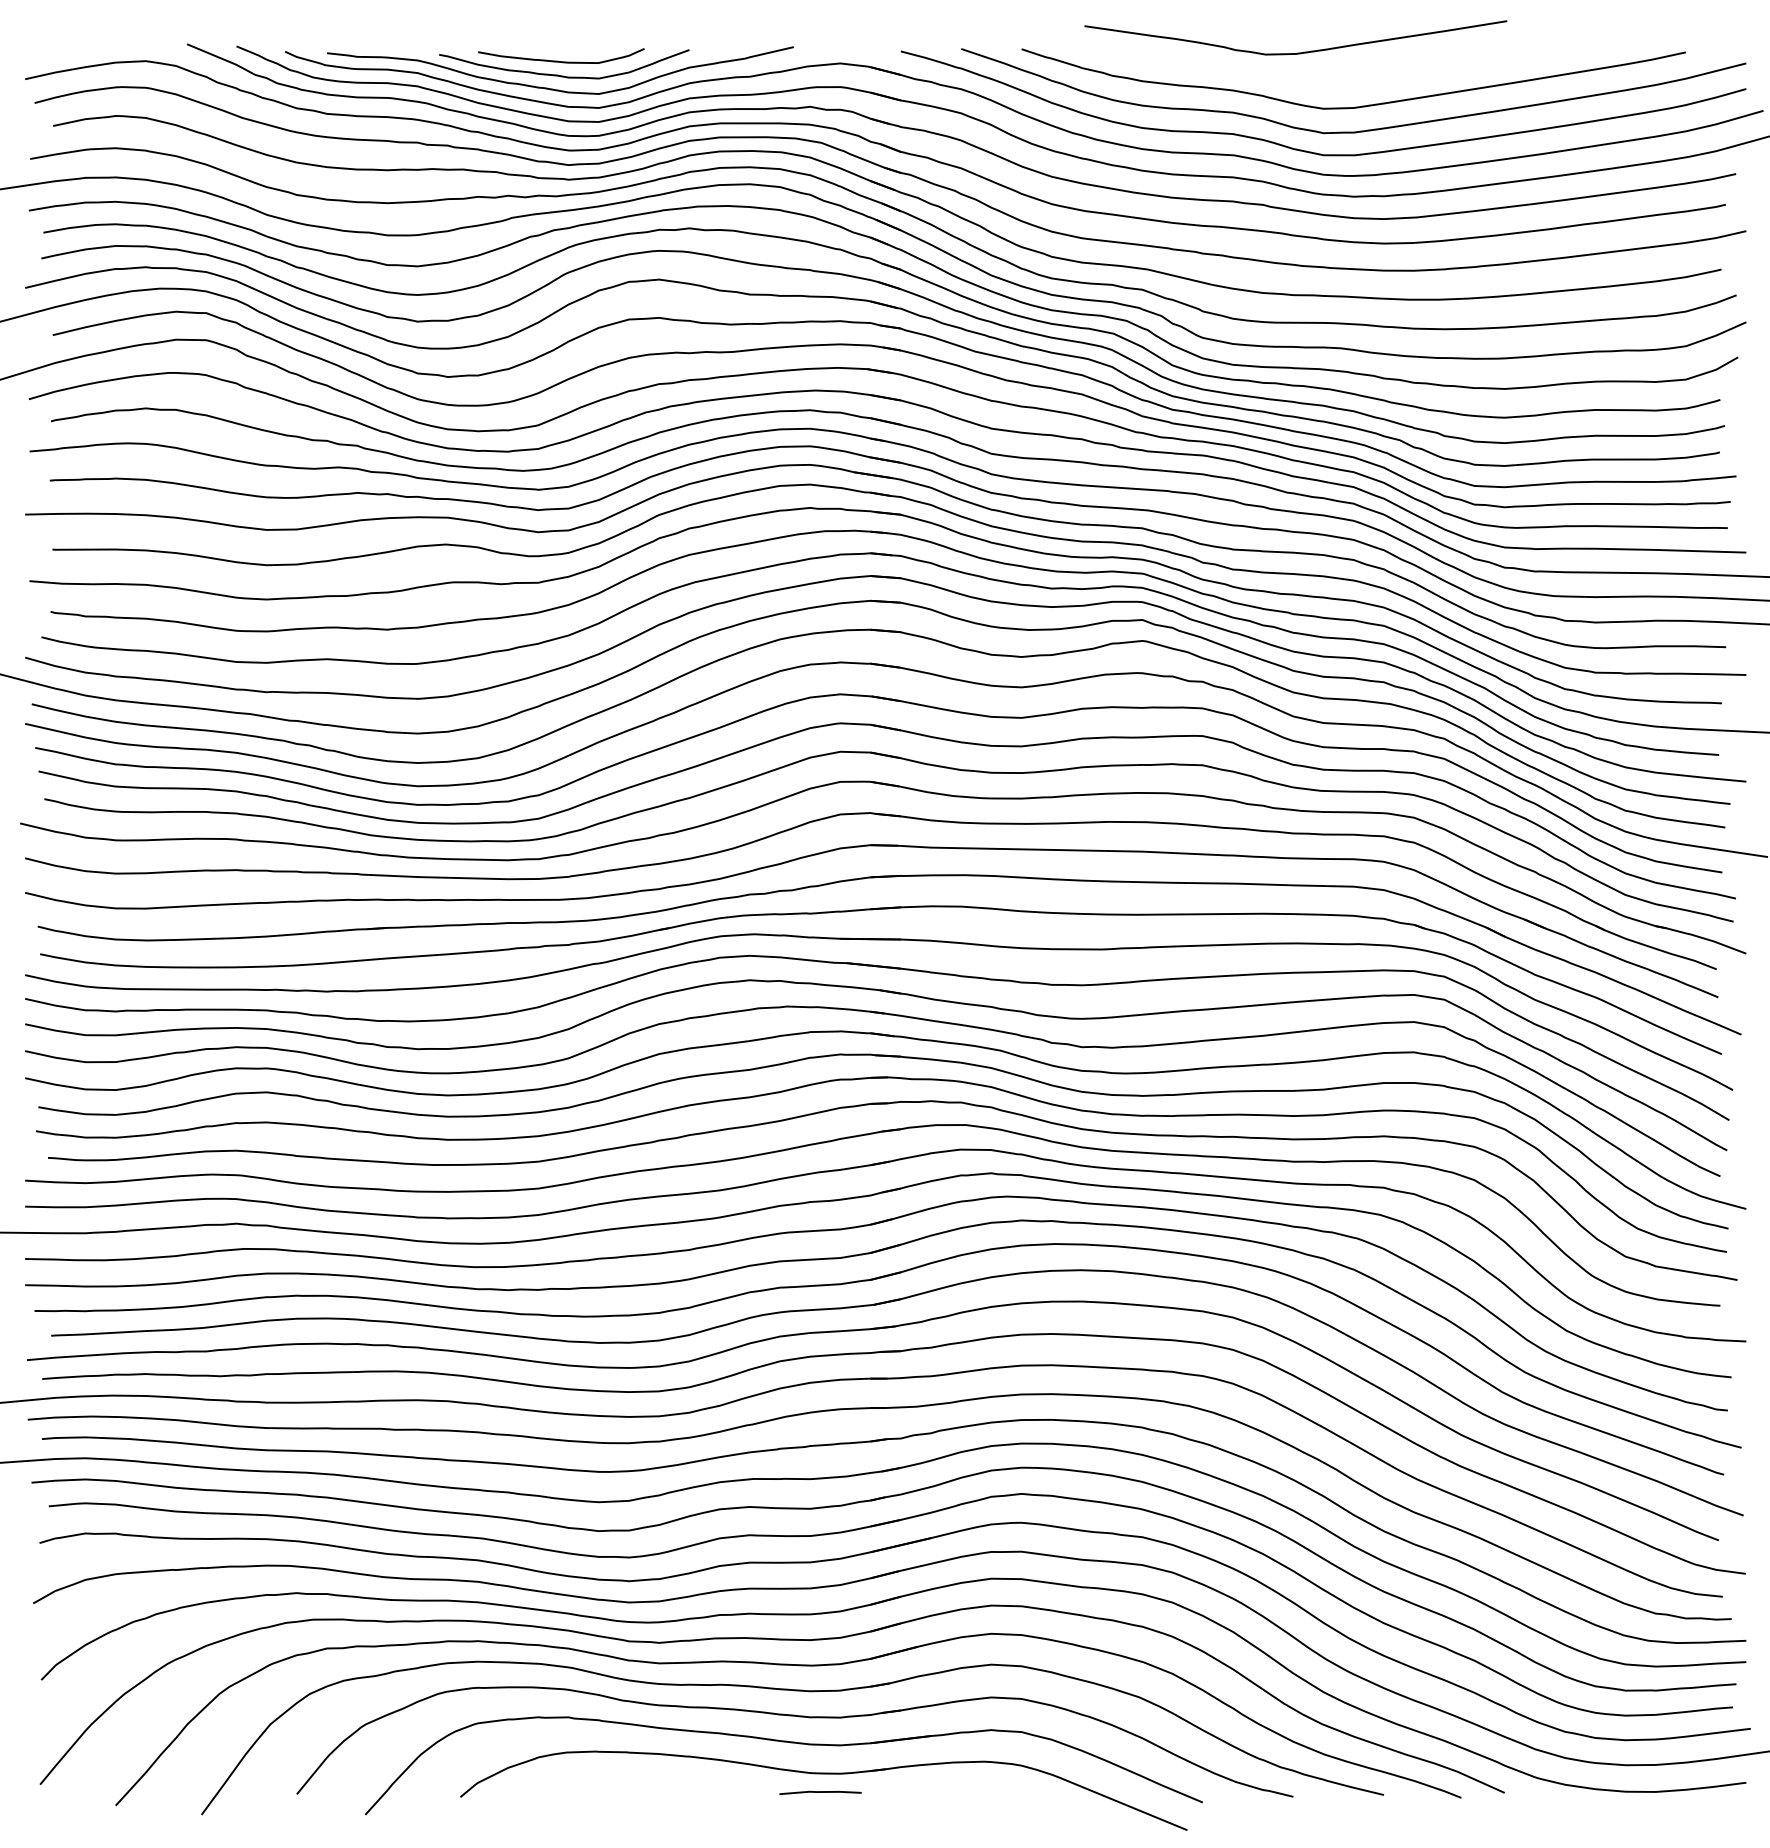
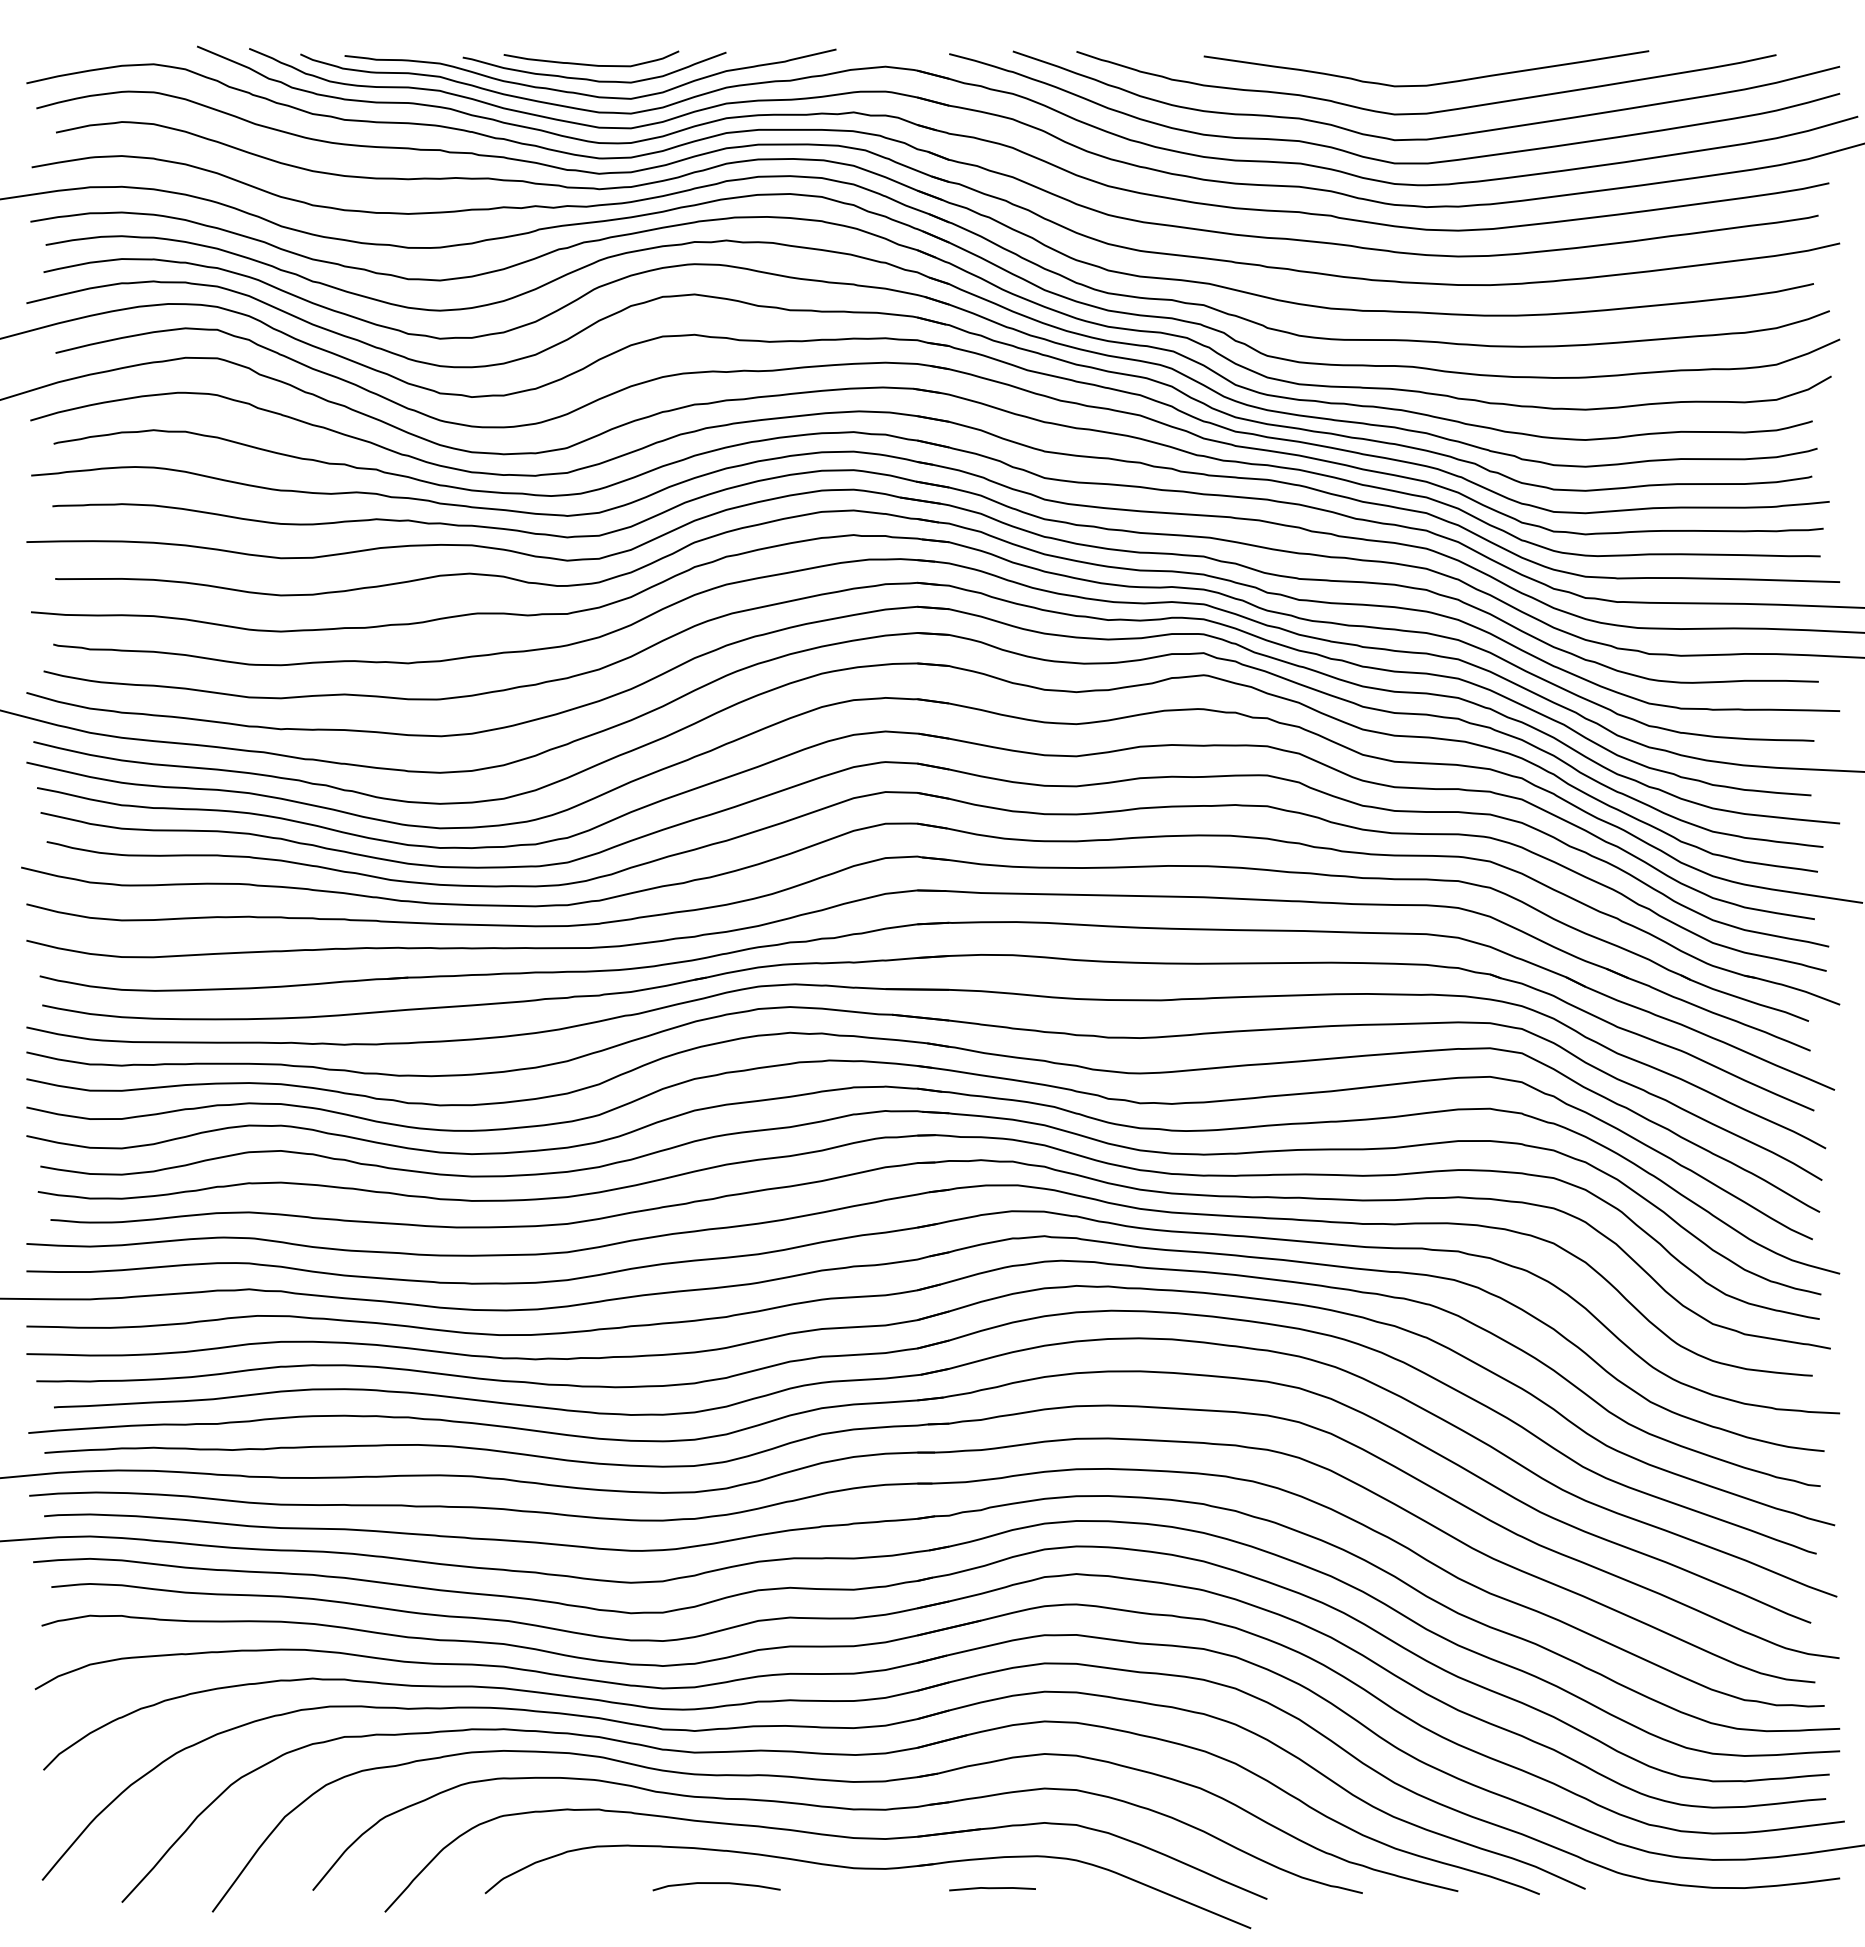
curve: (1295, 52) -> (1426, 84), moved
curve: (680, 1787) -> (716, 1883), added
line: (820, 1793) -> (992, 1889), moved

